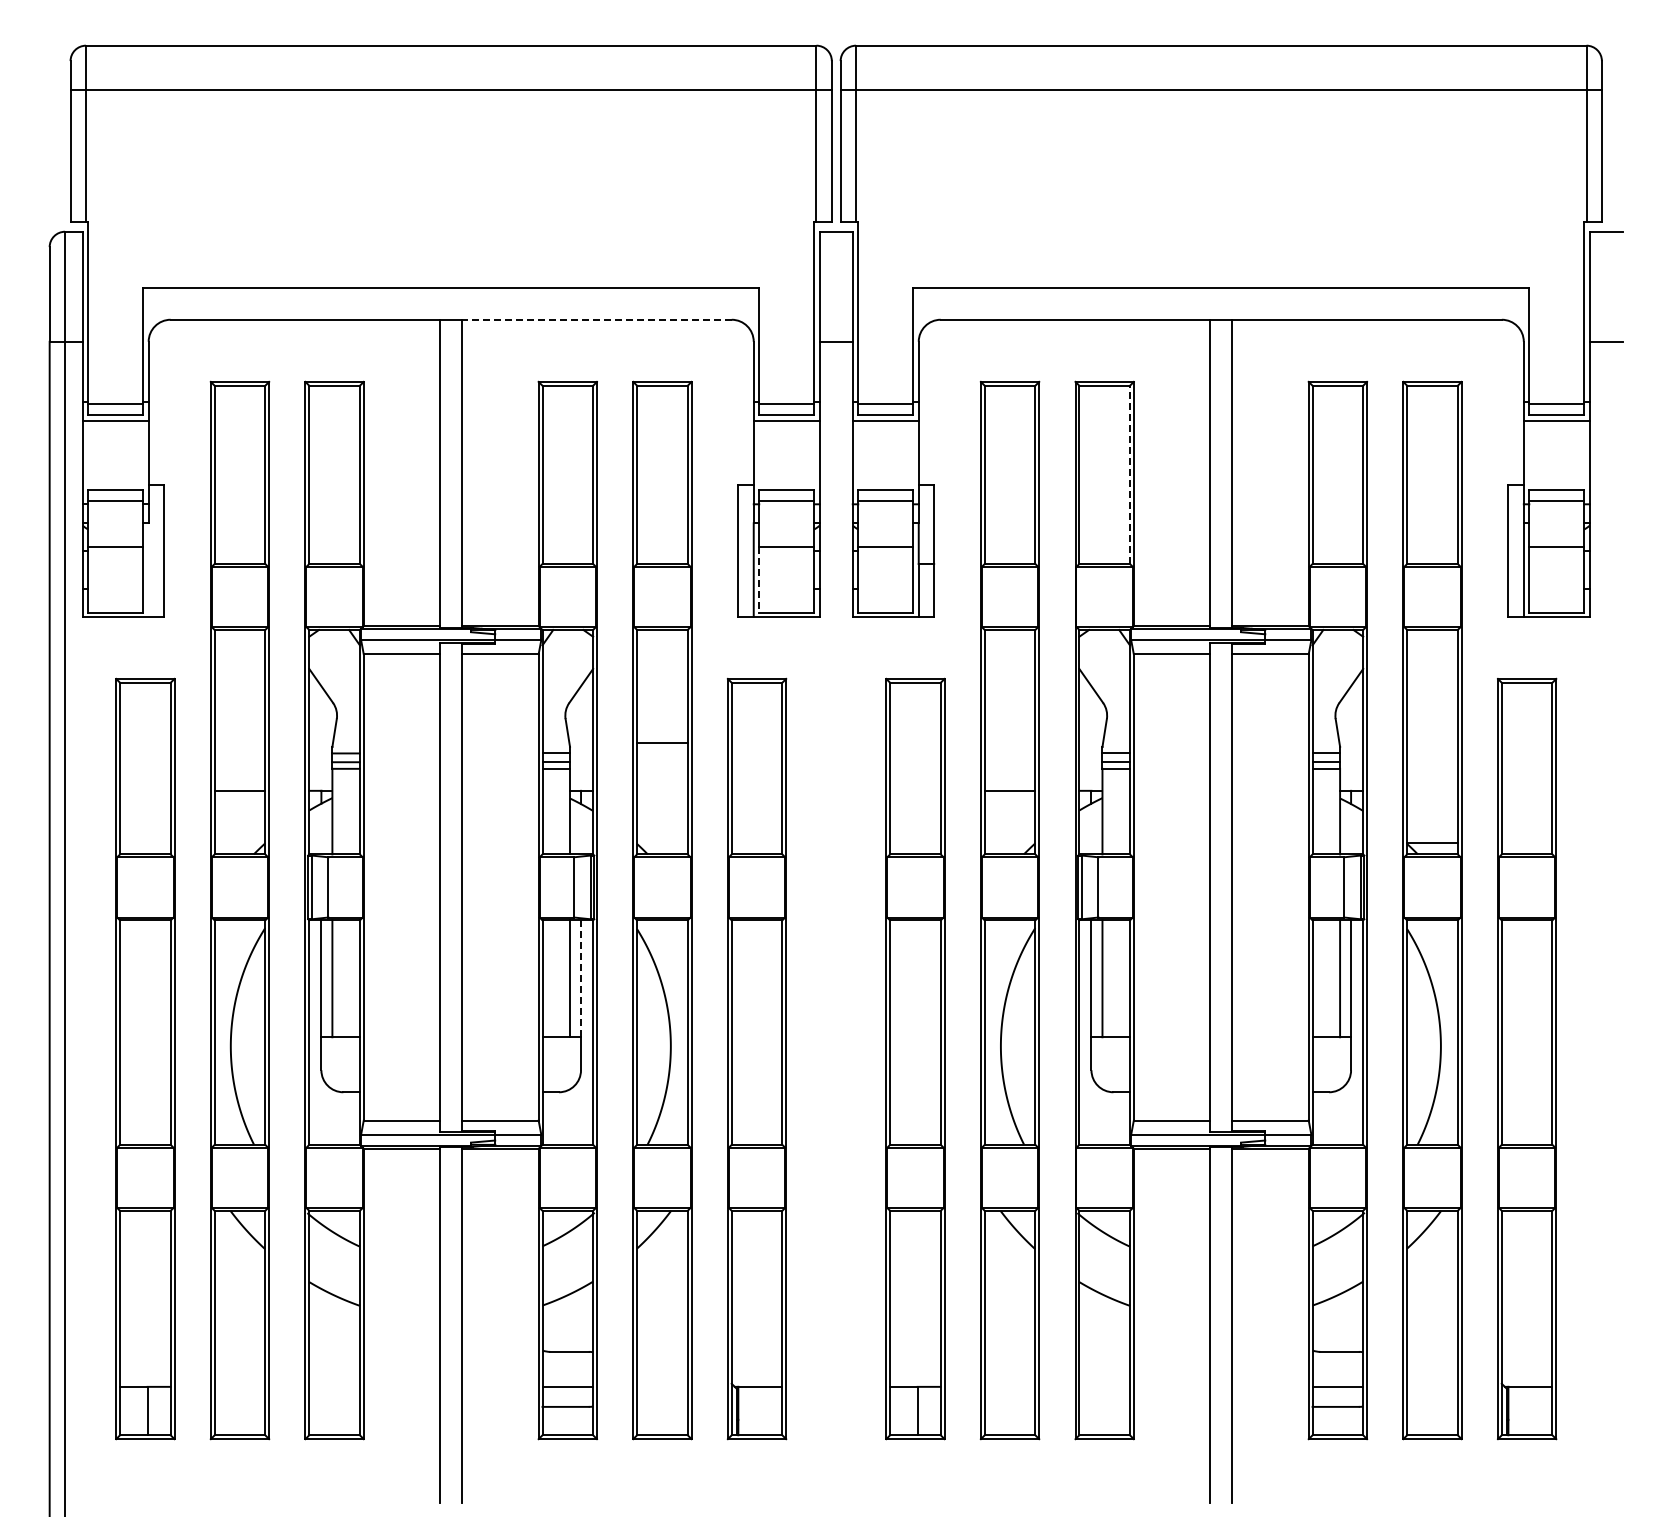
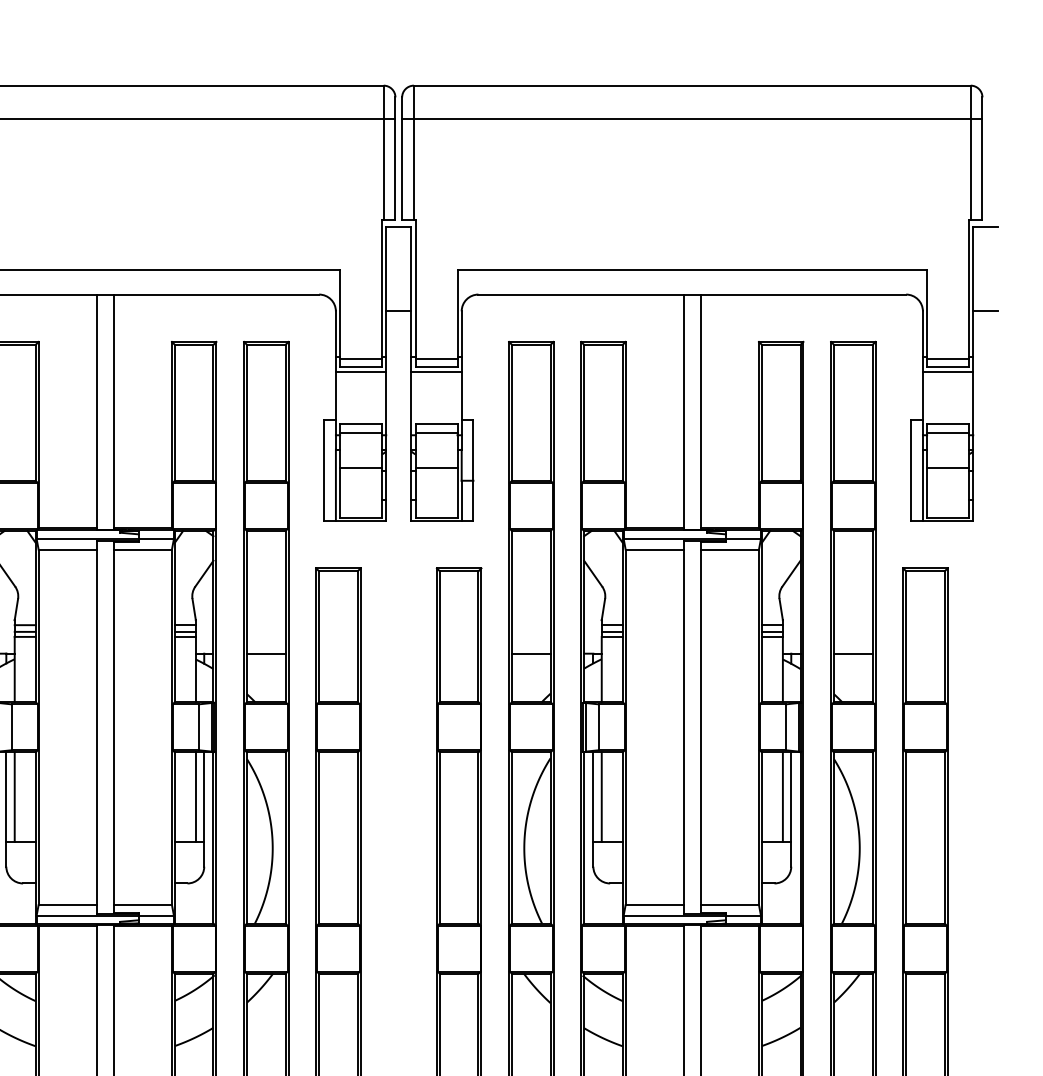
line: (596, 319) -> (216, 294), dashed -> solid
line: (1129, 474) -> (622, 412), dashed -> solid
line: (759, 580) -> (340, 493), dashed -> solid
line: (662, 742) -> (266, 653), moved
line: (1432, 842) -> (853, 653), moved
line: (581, 979) -> (204, 797), dashed -> solid

